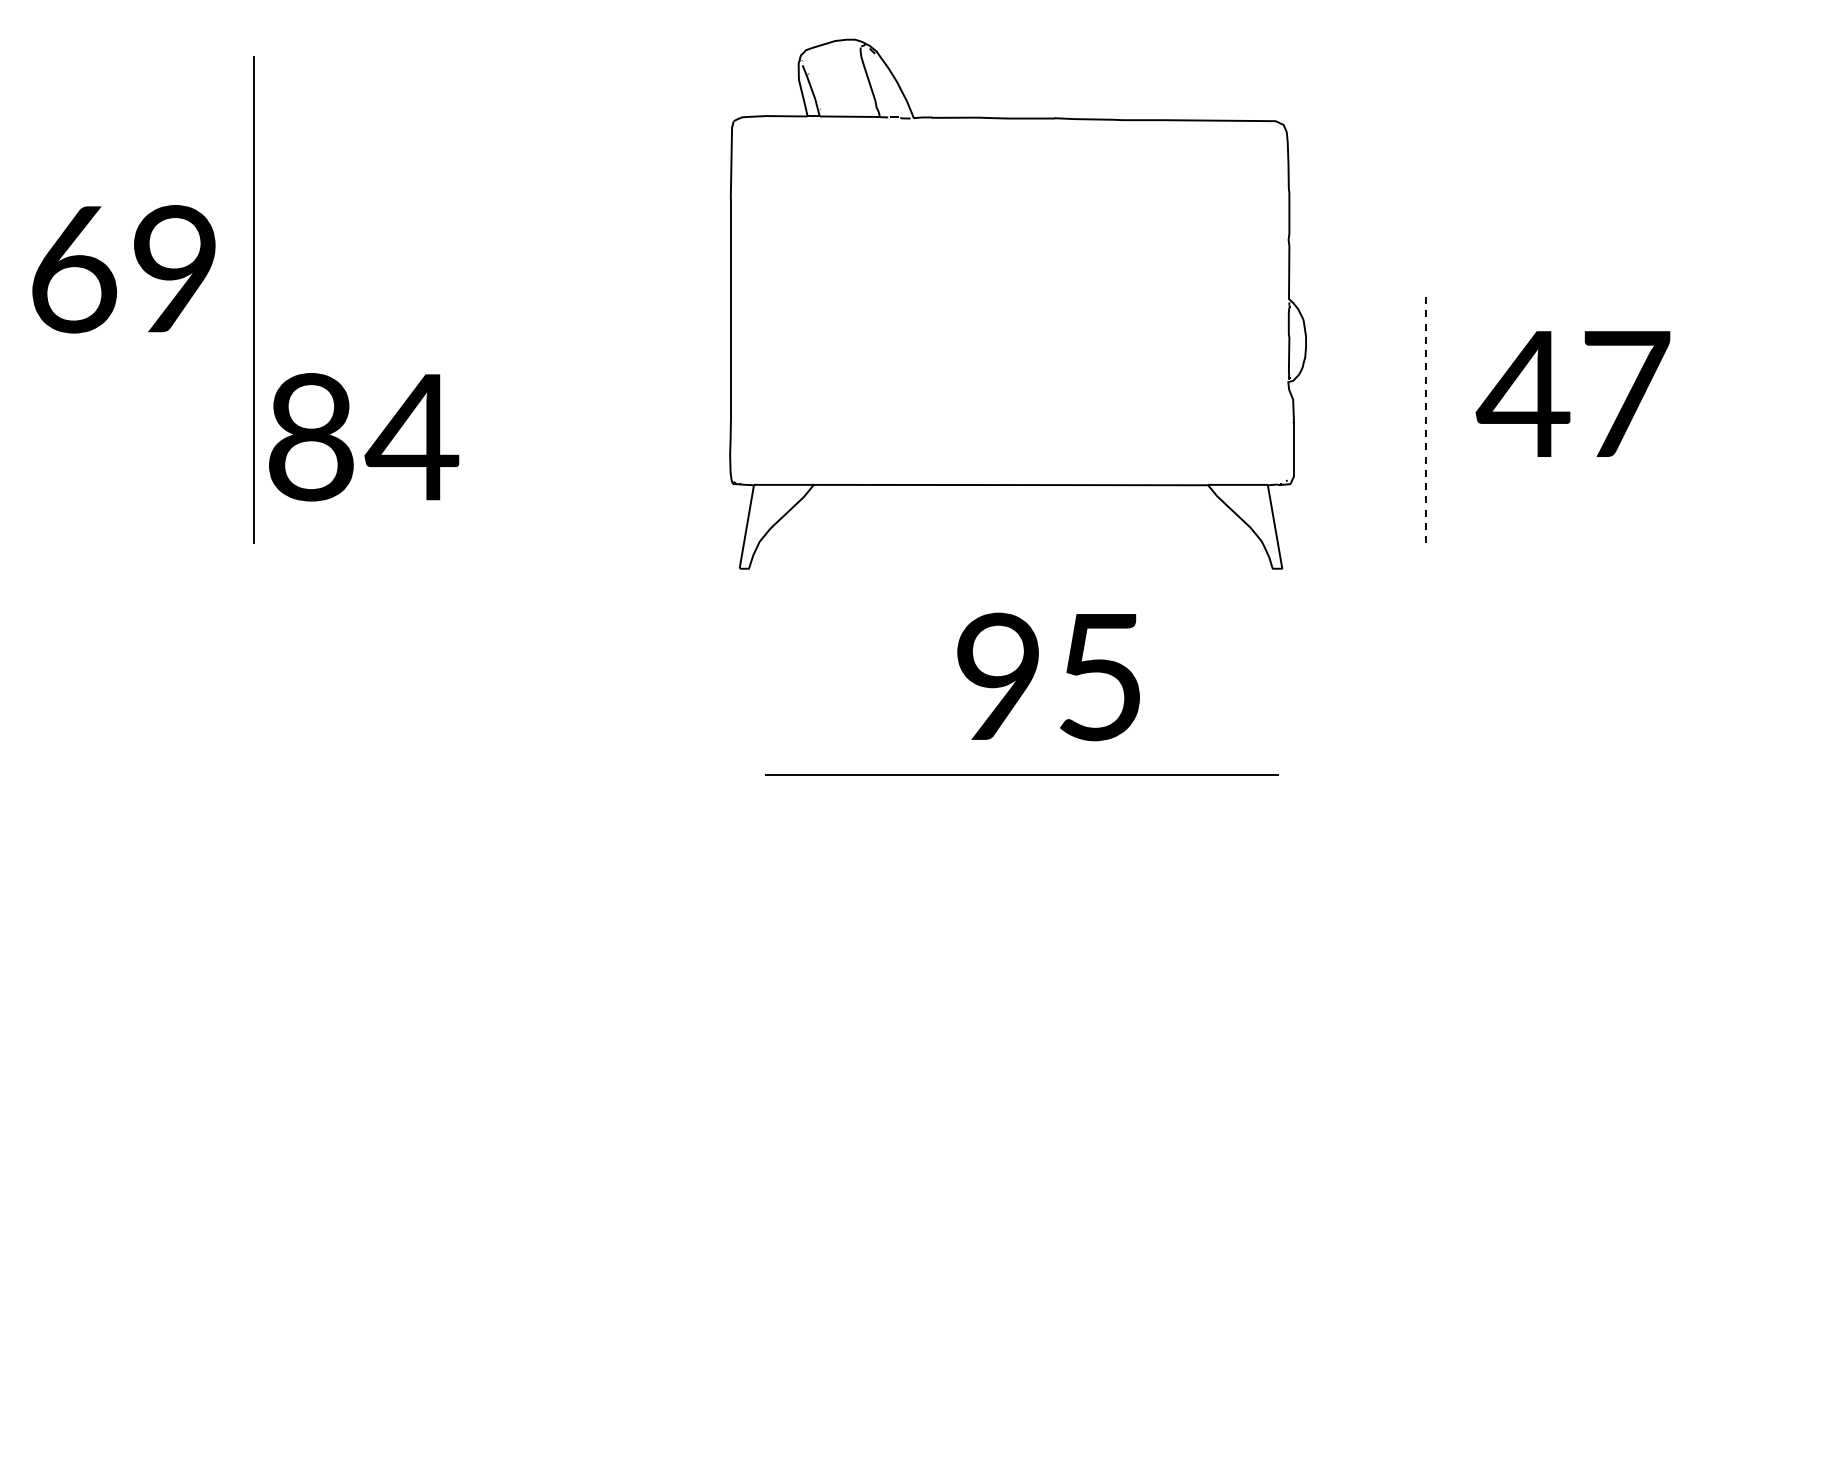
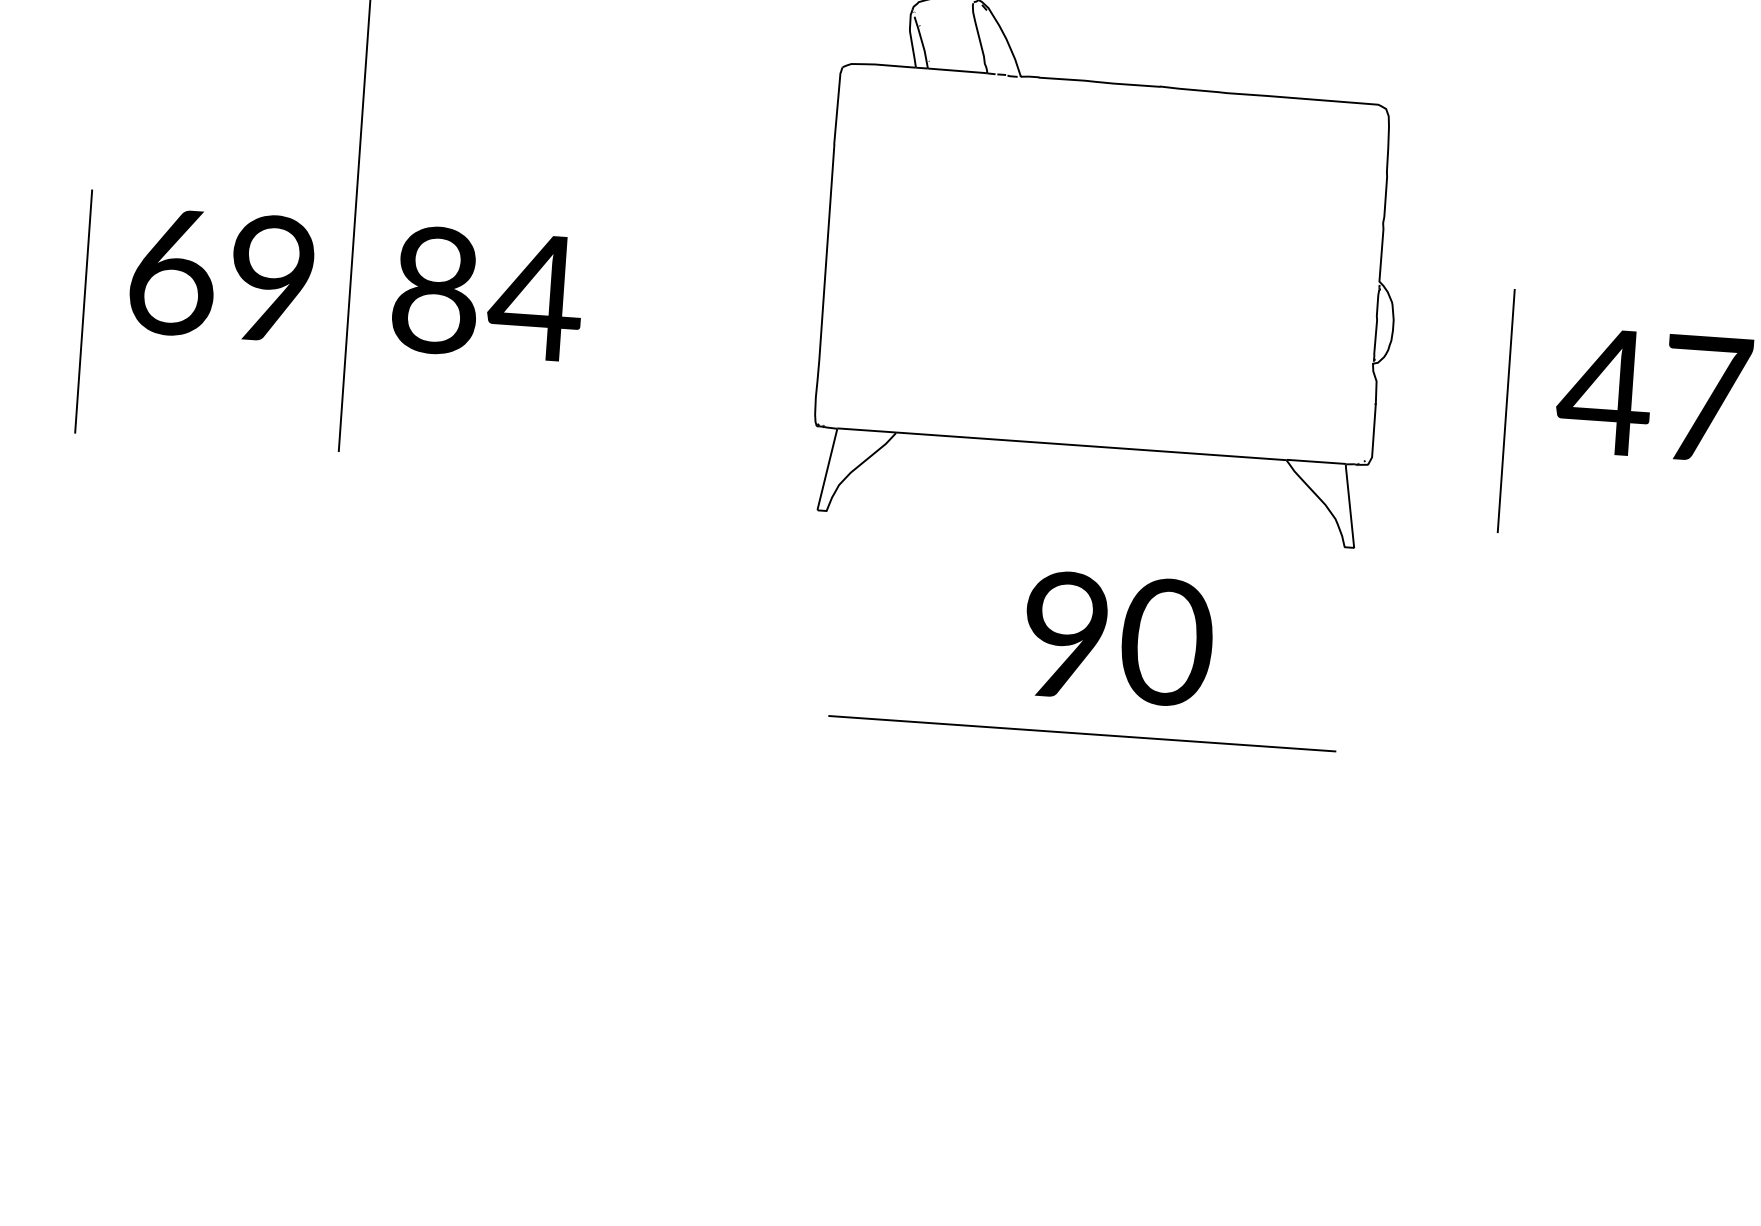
text: (123, 269) -> (221, 275), moved
line: (1425, 420) -> (1506, 411), dashed -> solid
text: (364, 437) -> (488, 294), moved
text: (1100, 676) -> (1166, 641), 95 -> 90

